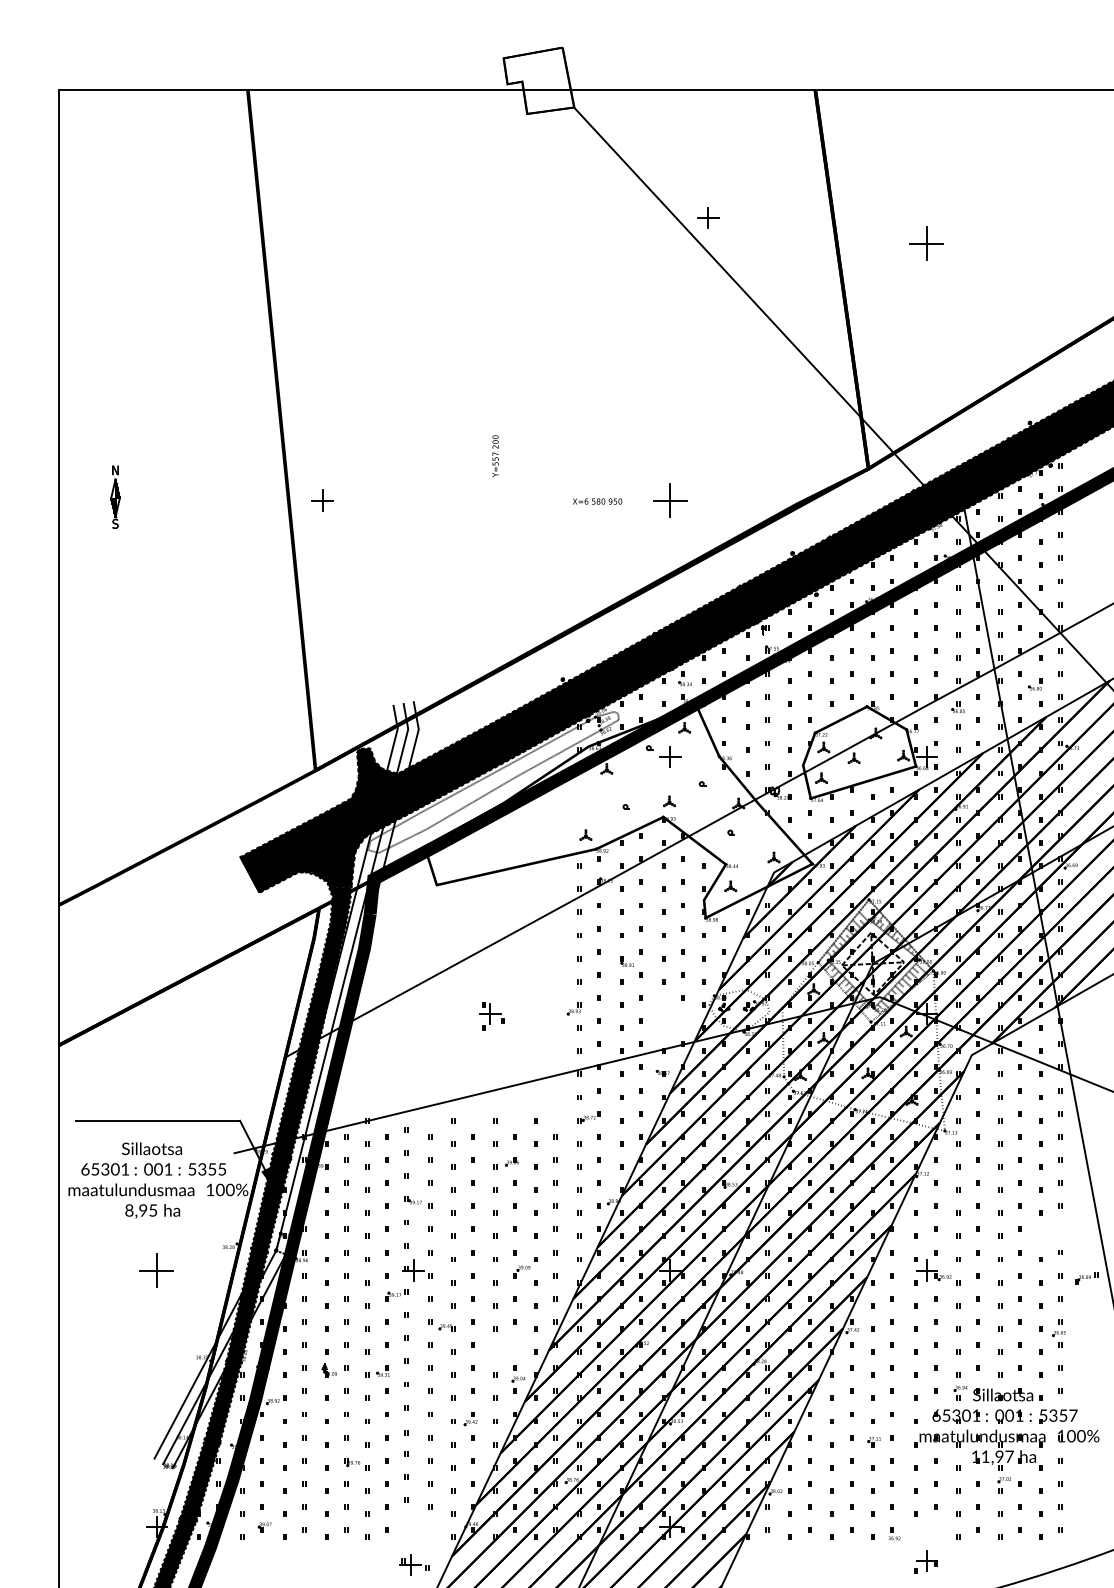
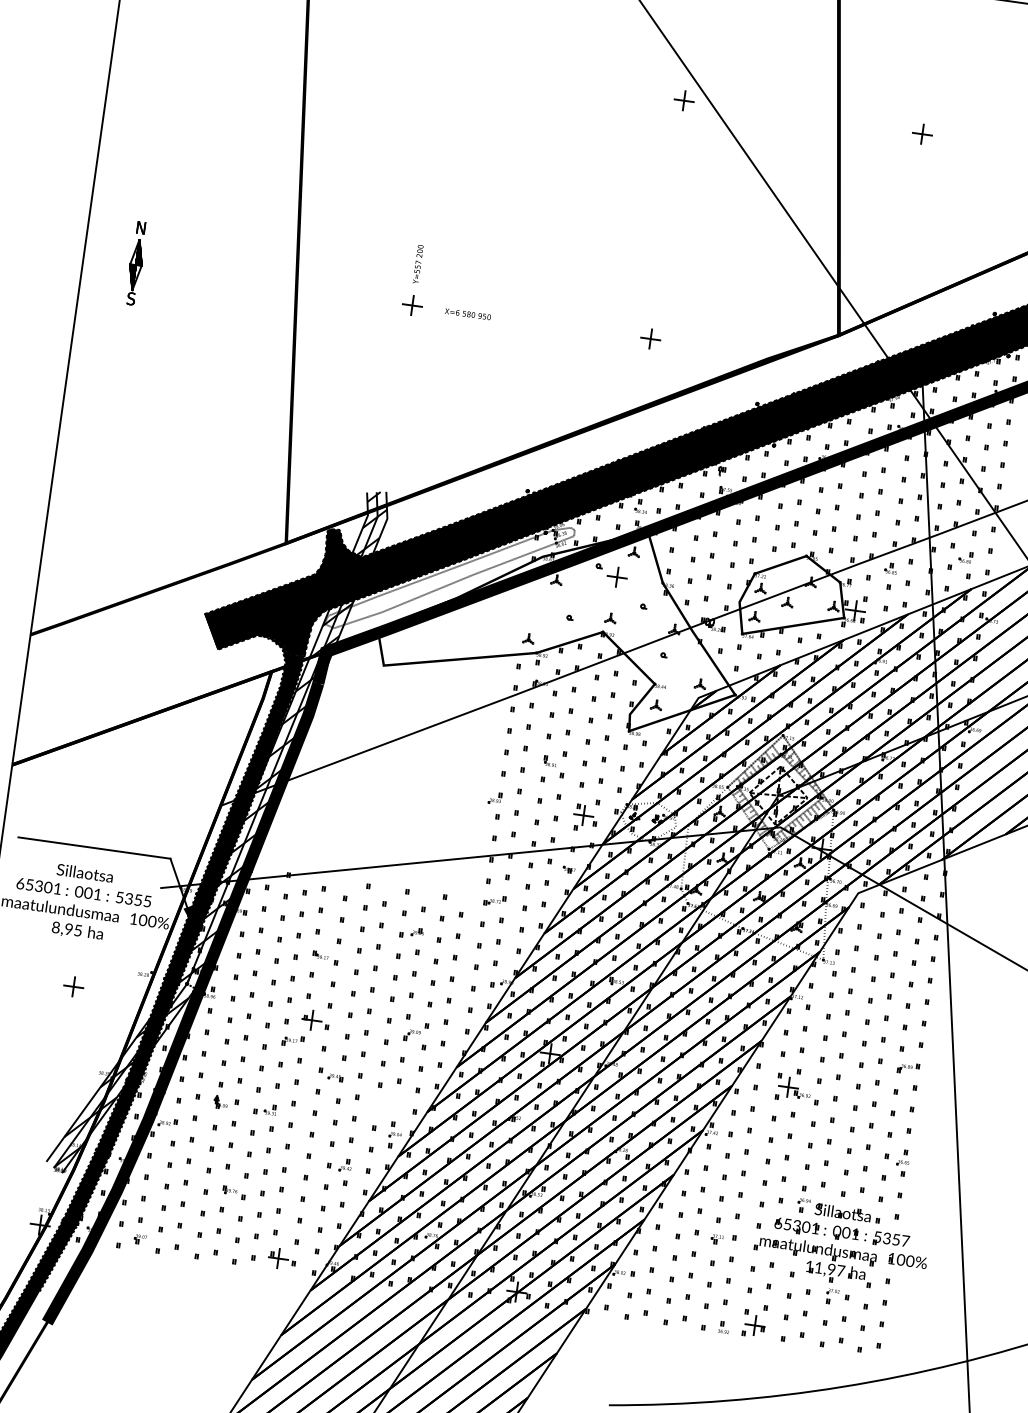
part: (708, 217) -> (684, 100), moved
part: (926, 243) -> (922, 133), size x0.62
text: (495, 455) -> (418, 263), moved
part: (115, 497) -> (136, 263), size x1.43
part: (322, 500) -> (412, 305), moved
part: (670, 500) -> (650, 339), size x0.62
text: (597, 501) -> (467, 314), moved
part: (491, 1016) -> (584, 818), moved
hatch: (290, 1083) -> (222, 830), added
part: (156, 1270) -> (73, 986), size x0.62
part: (1086, 1278) -> (908, 1068), moved
part: (925, 1561) -> (753, 1325), moved
part: (414, 1564) -> (282, 1258), moved

